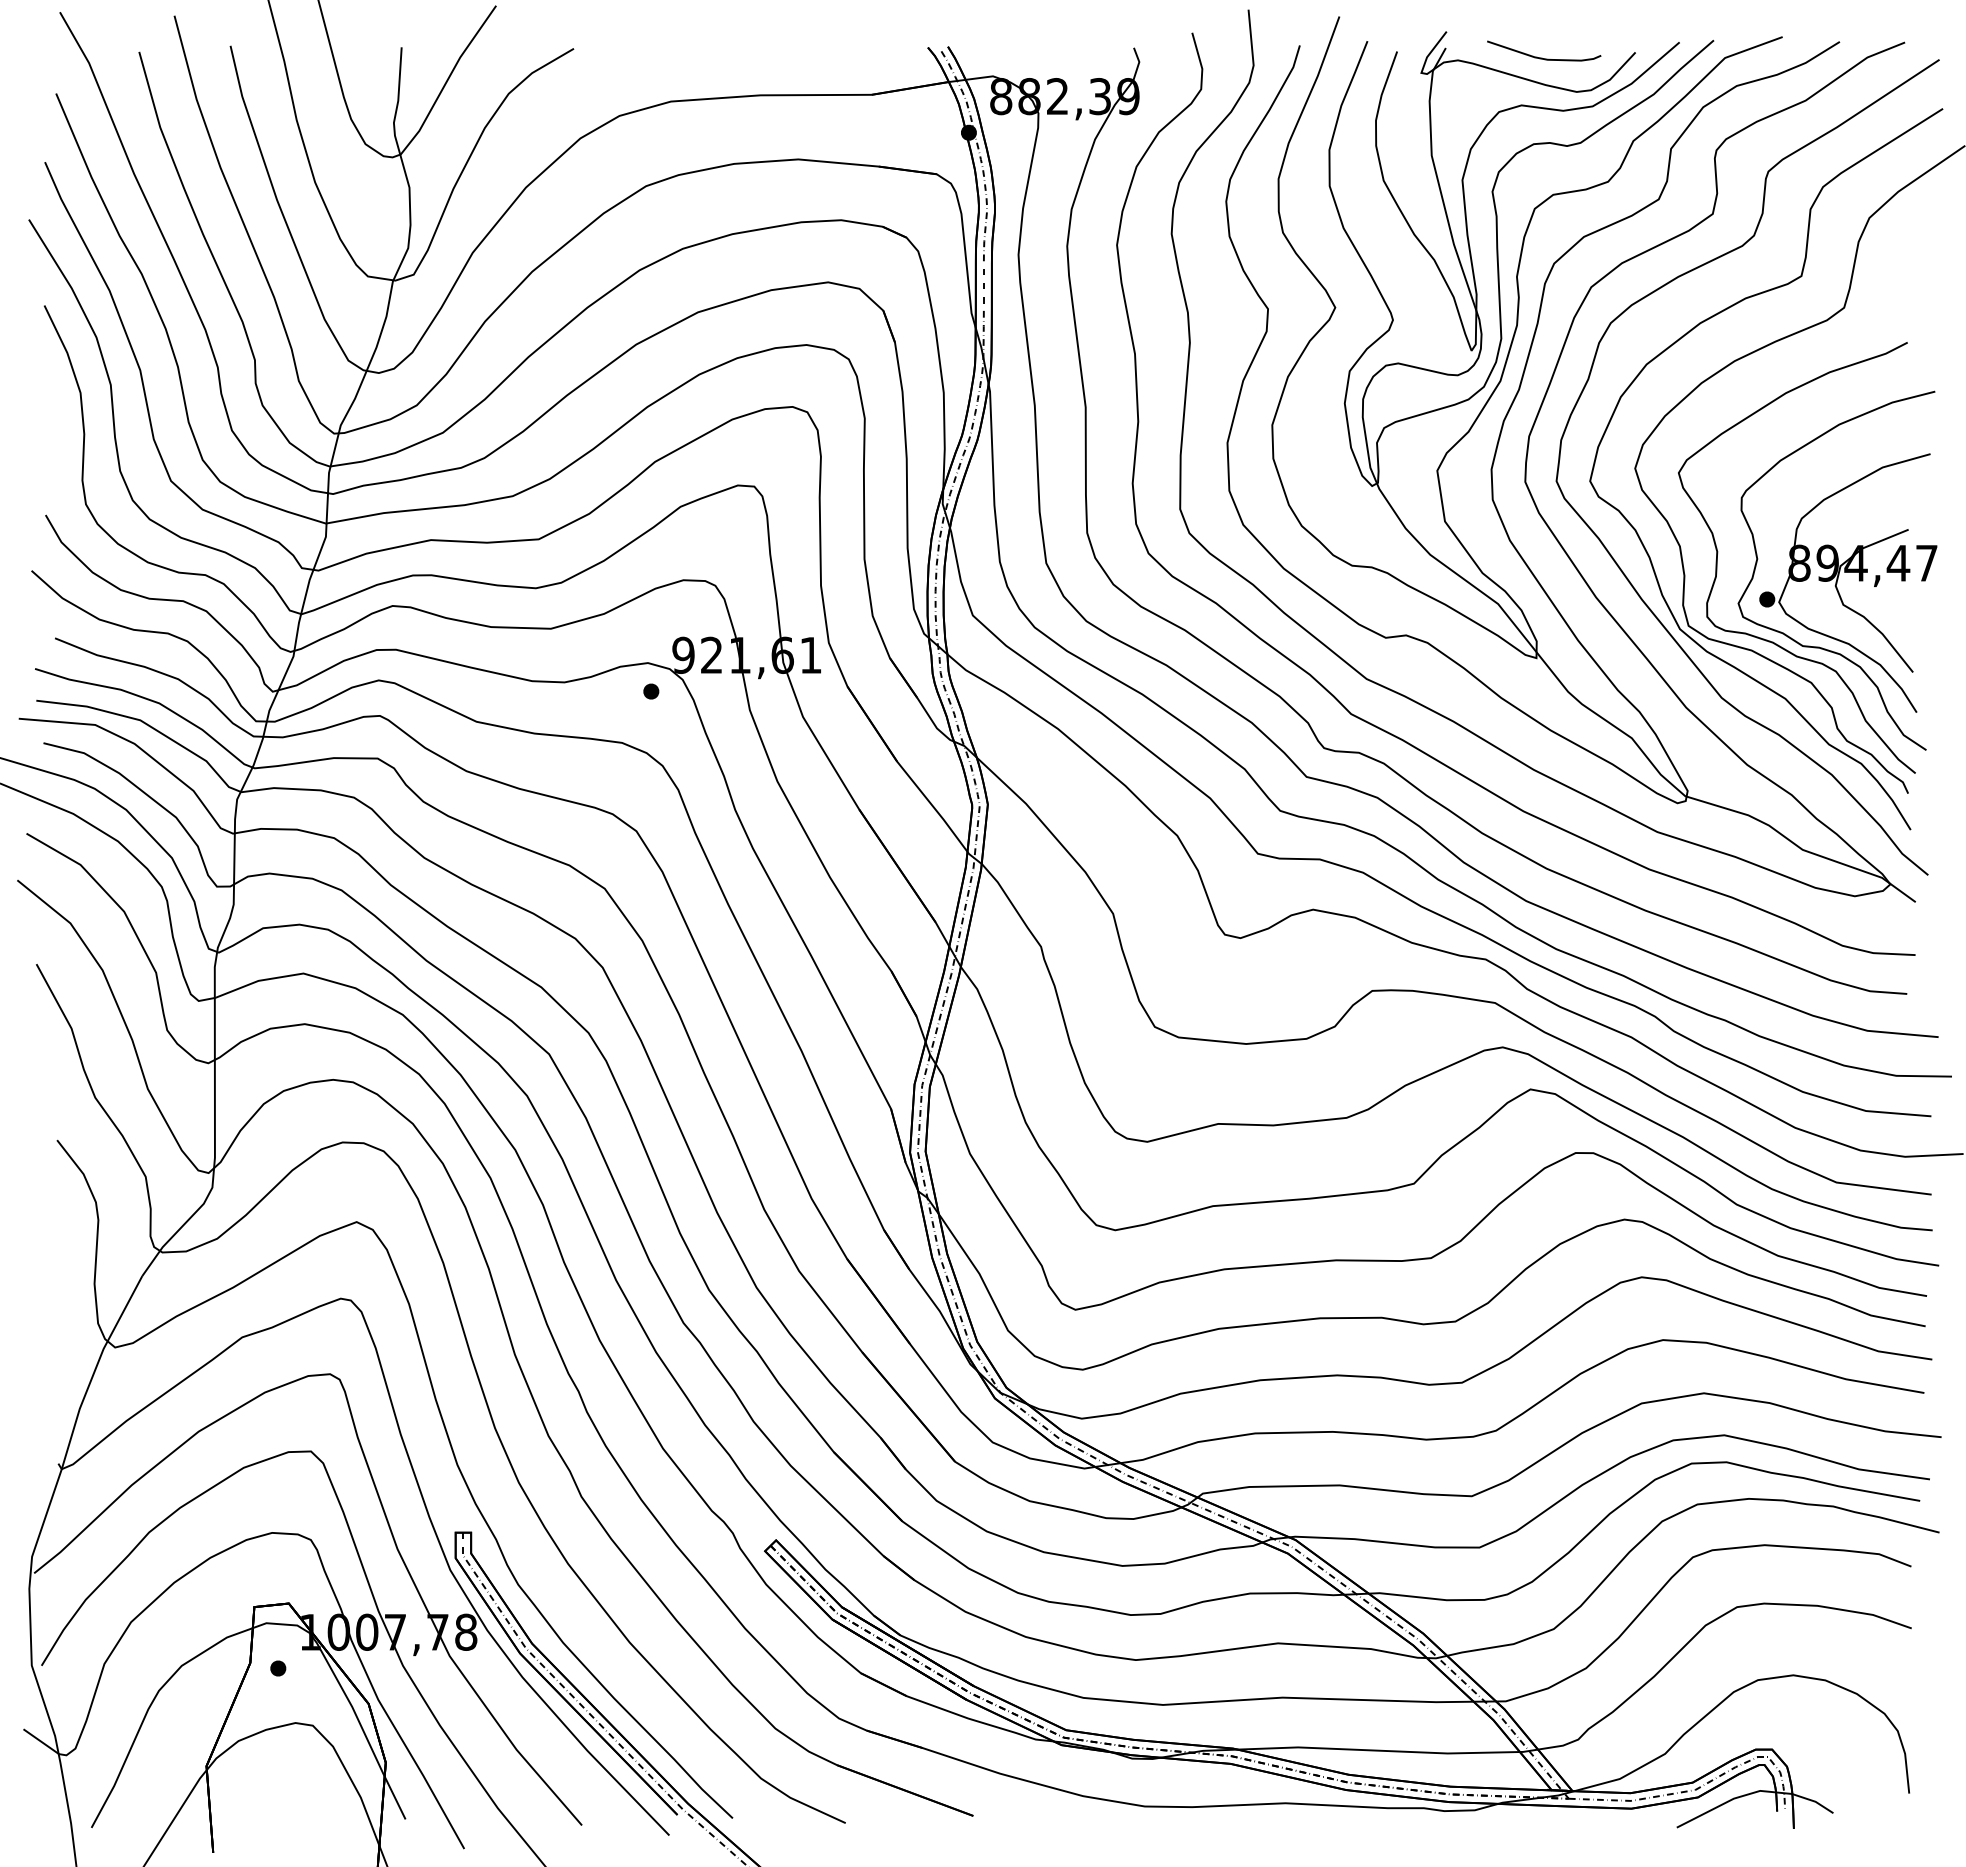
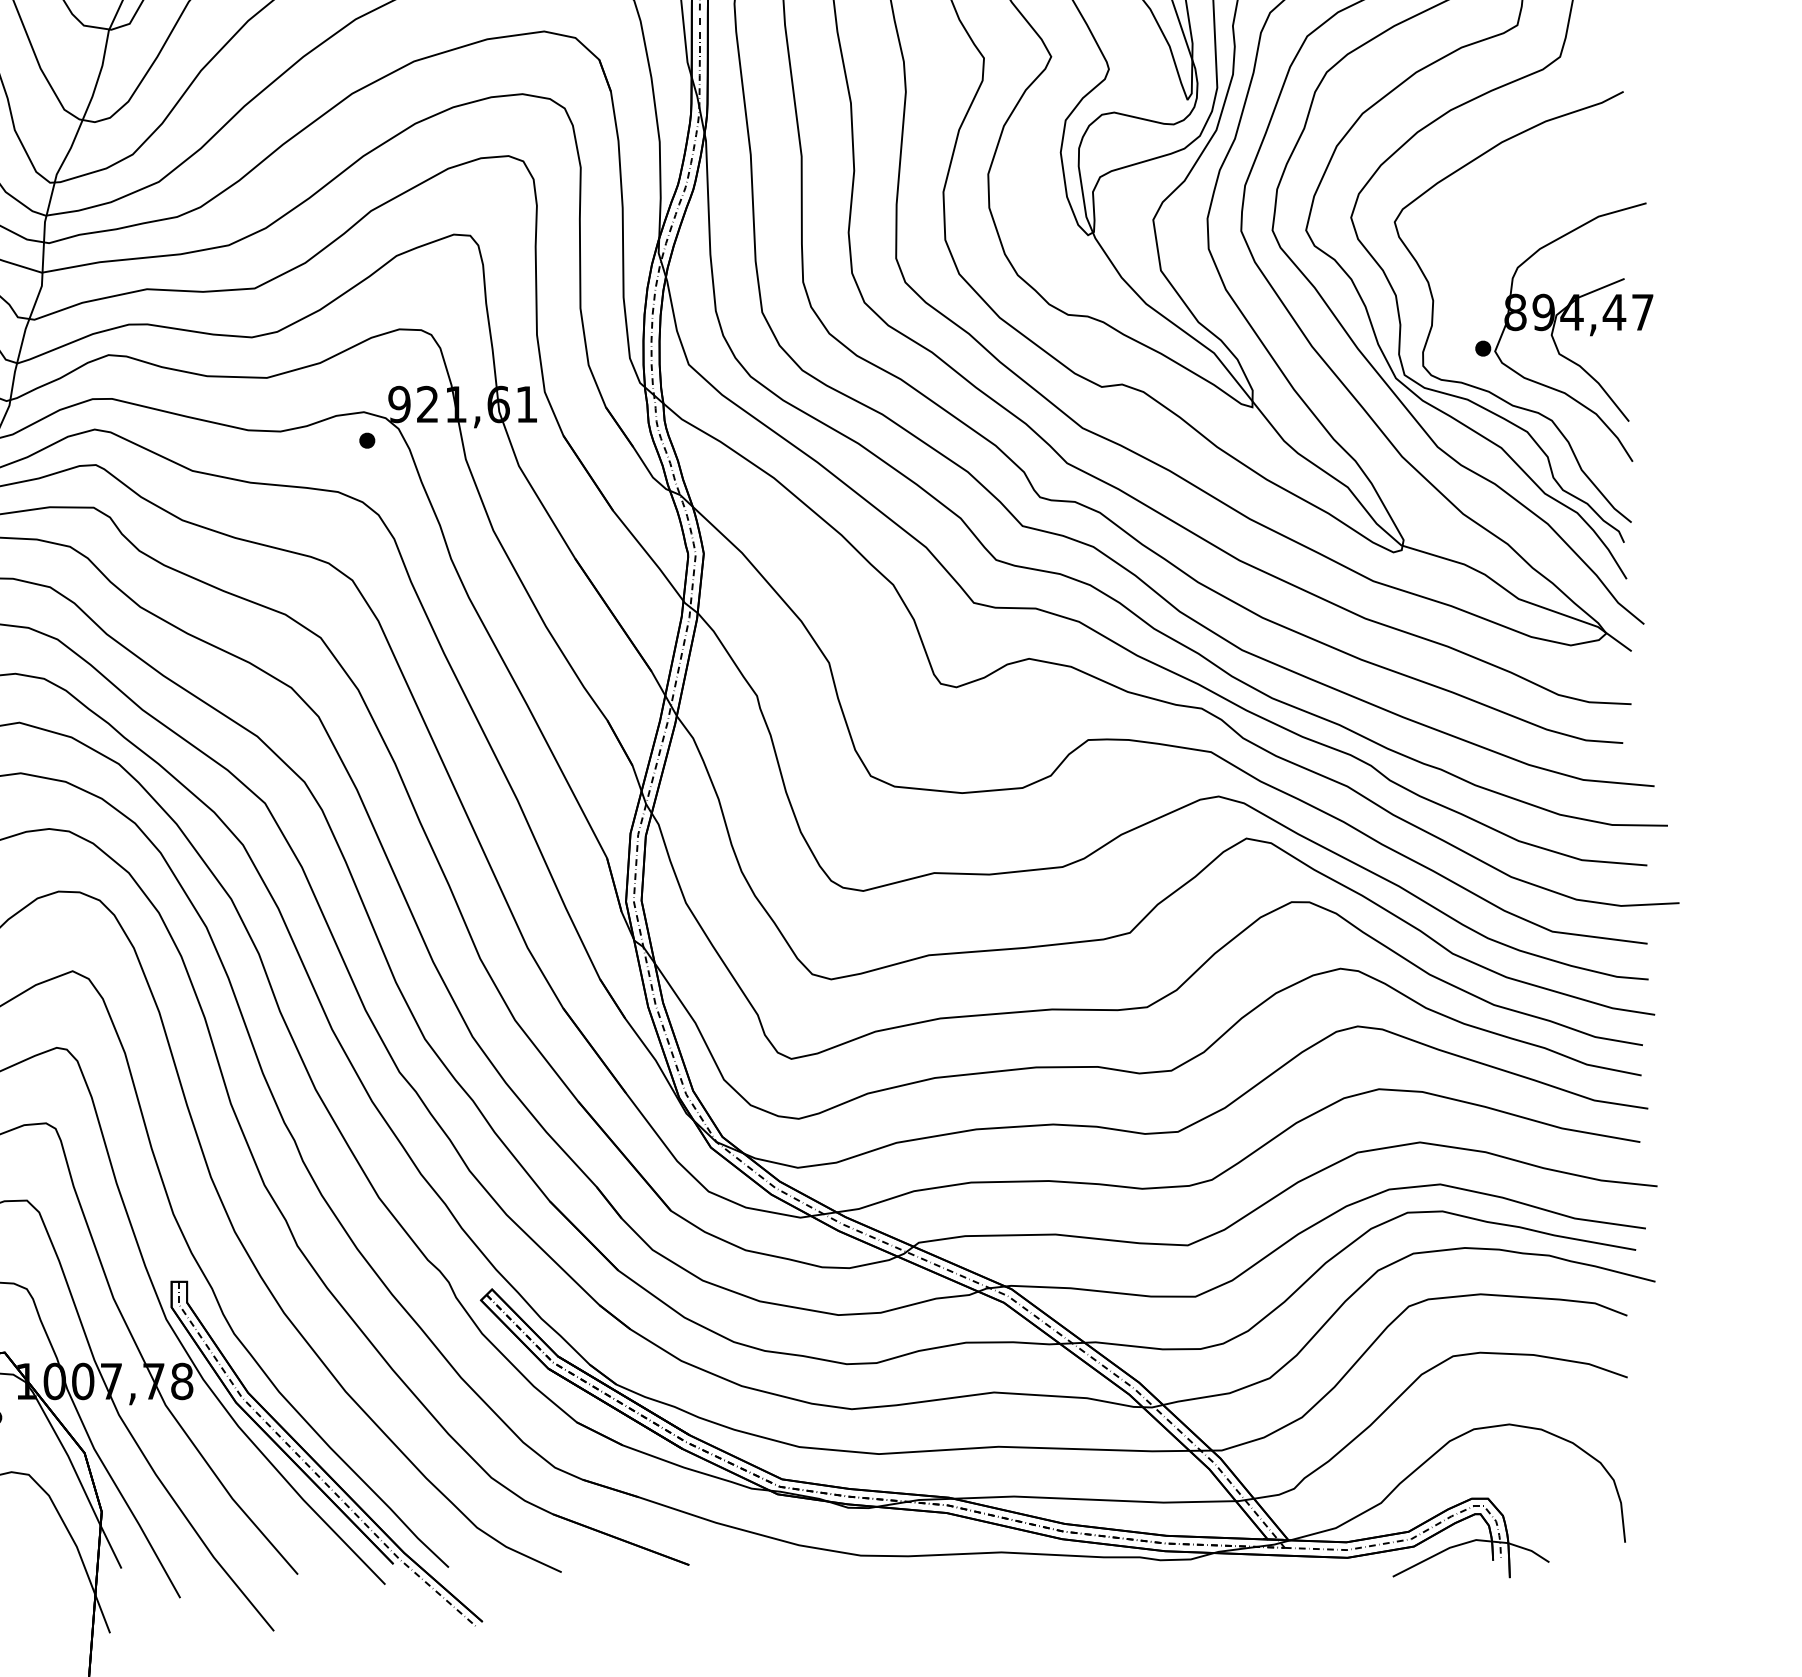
curve: (1819, 646) -> (1535, 395), removed

